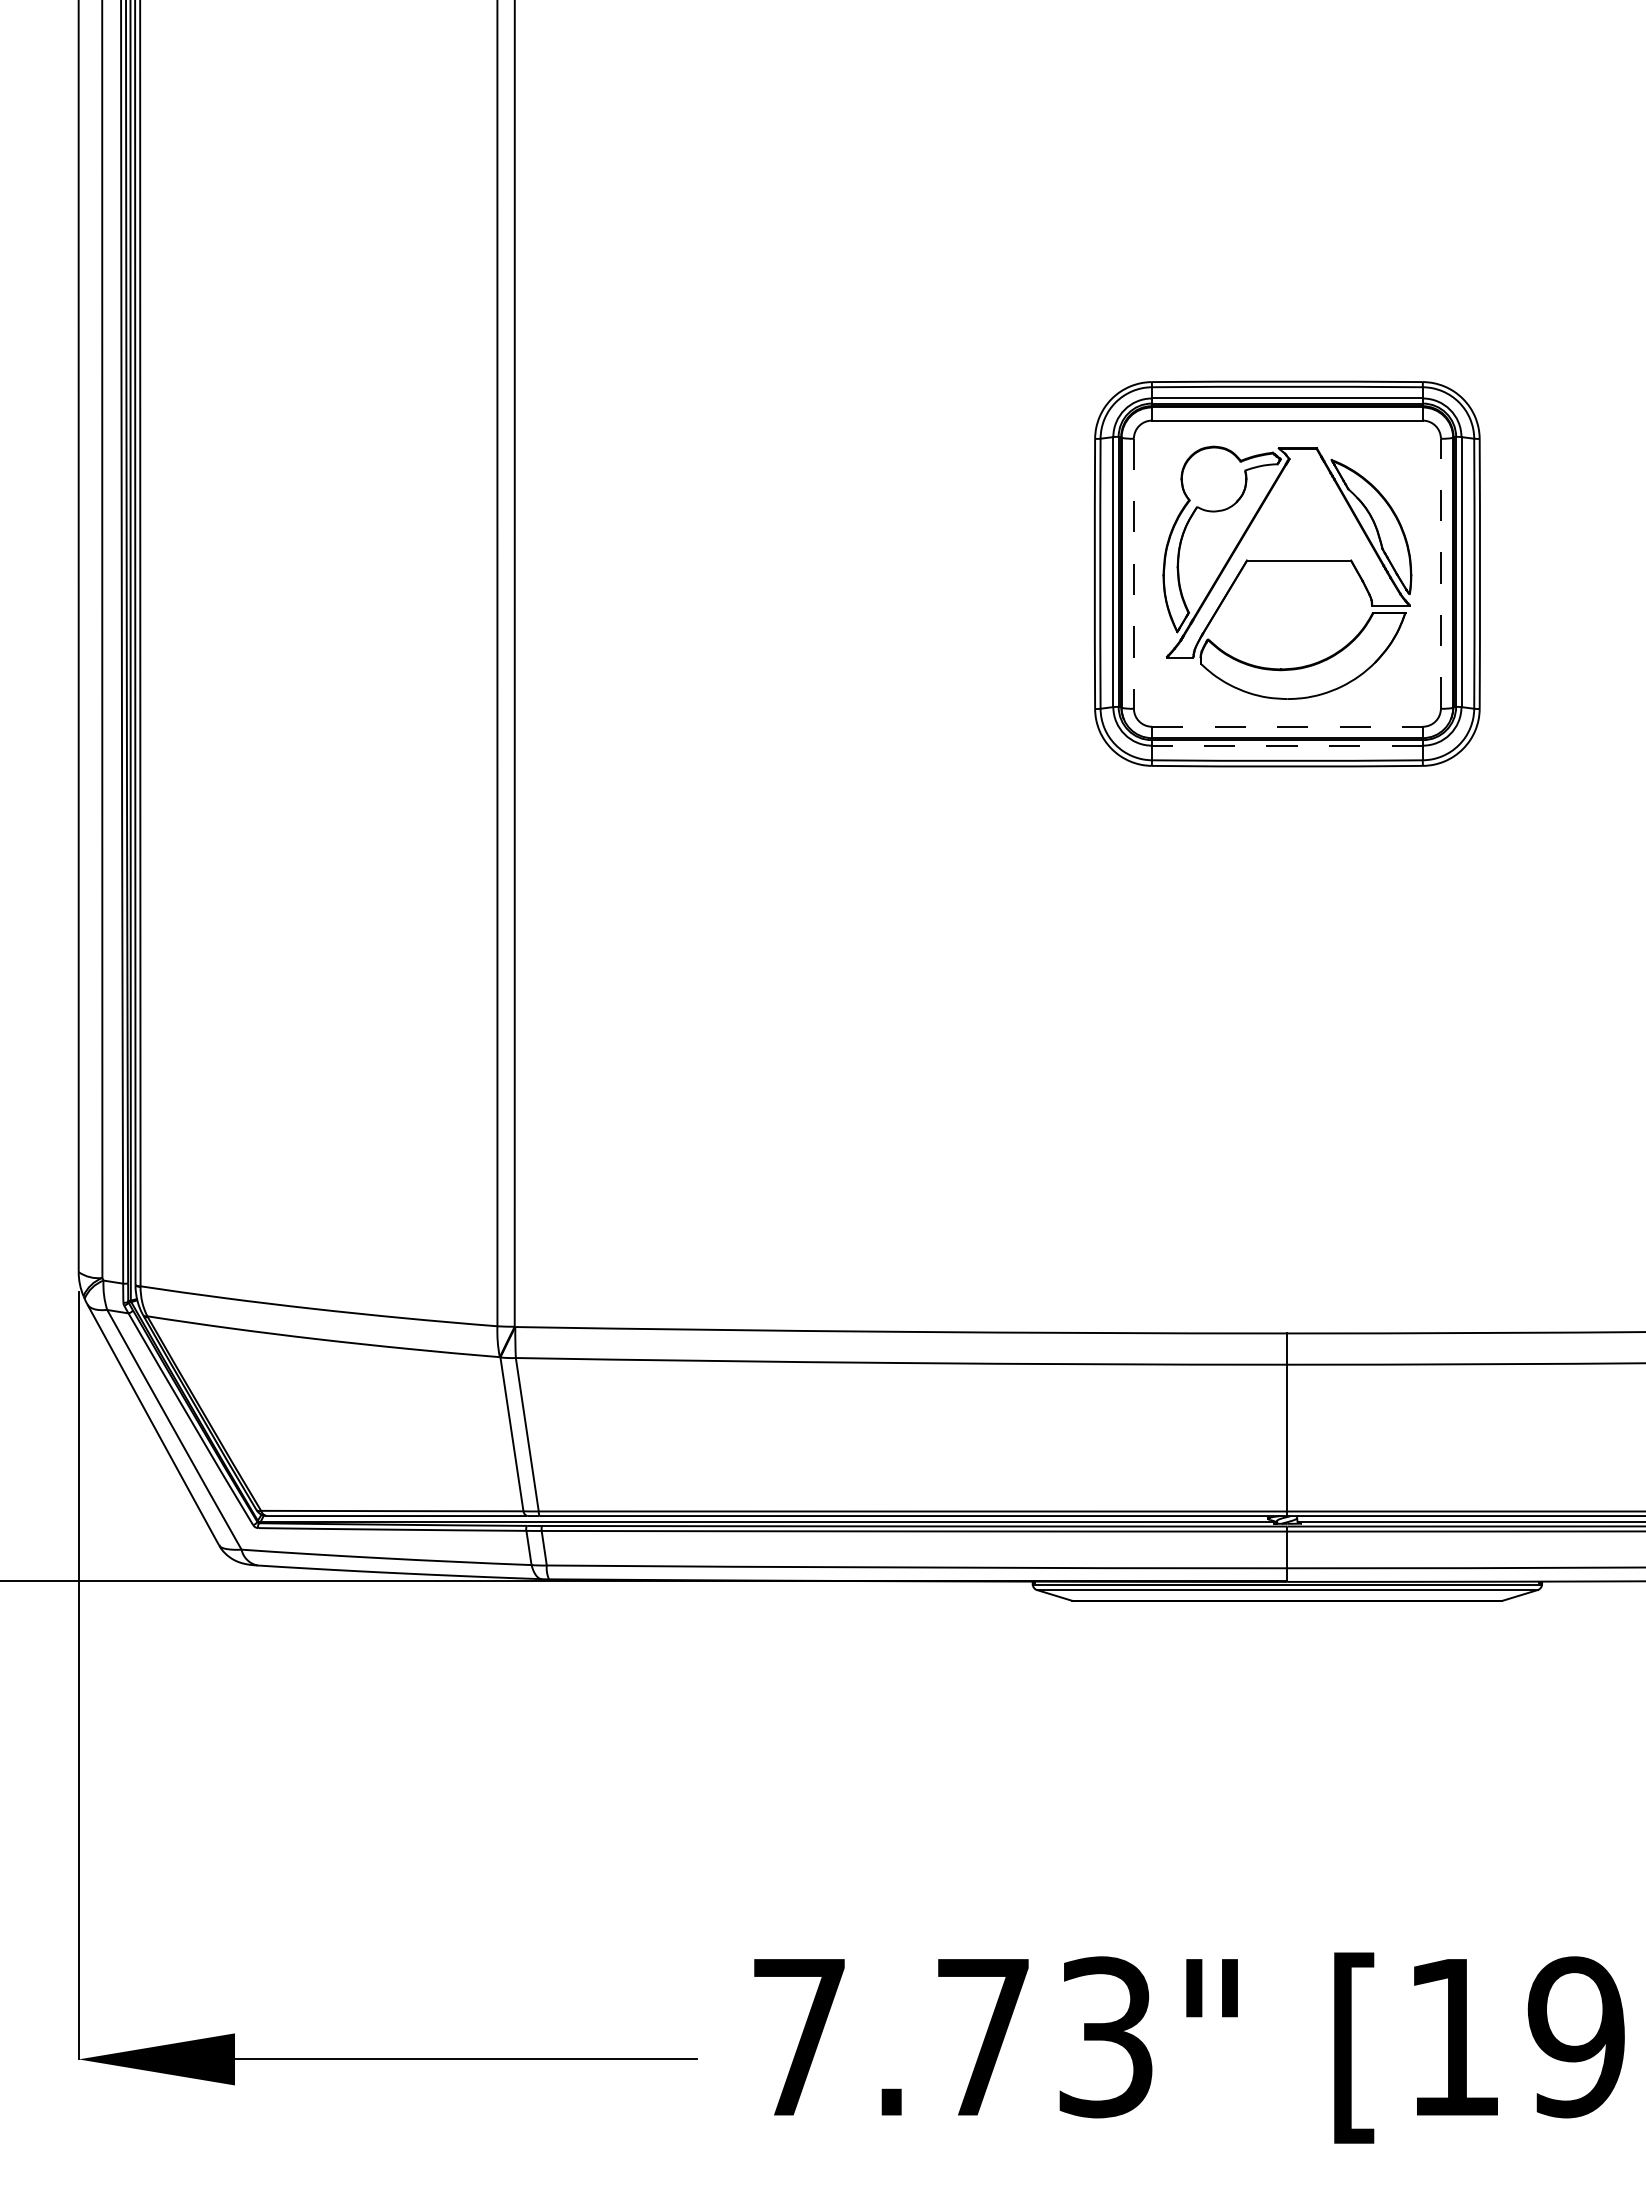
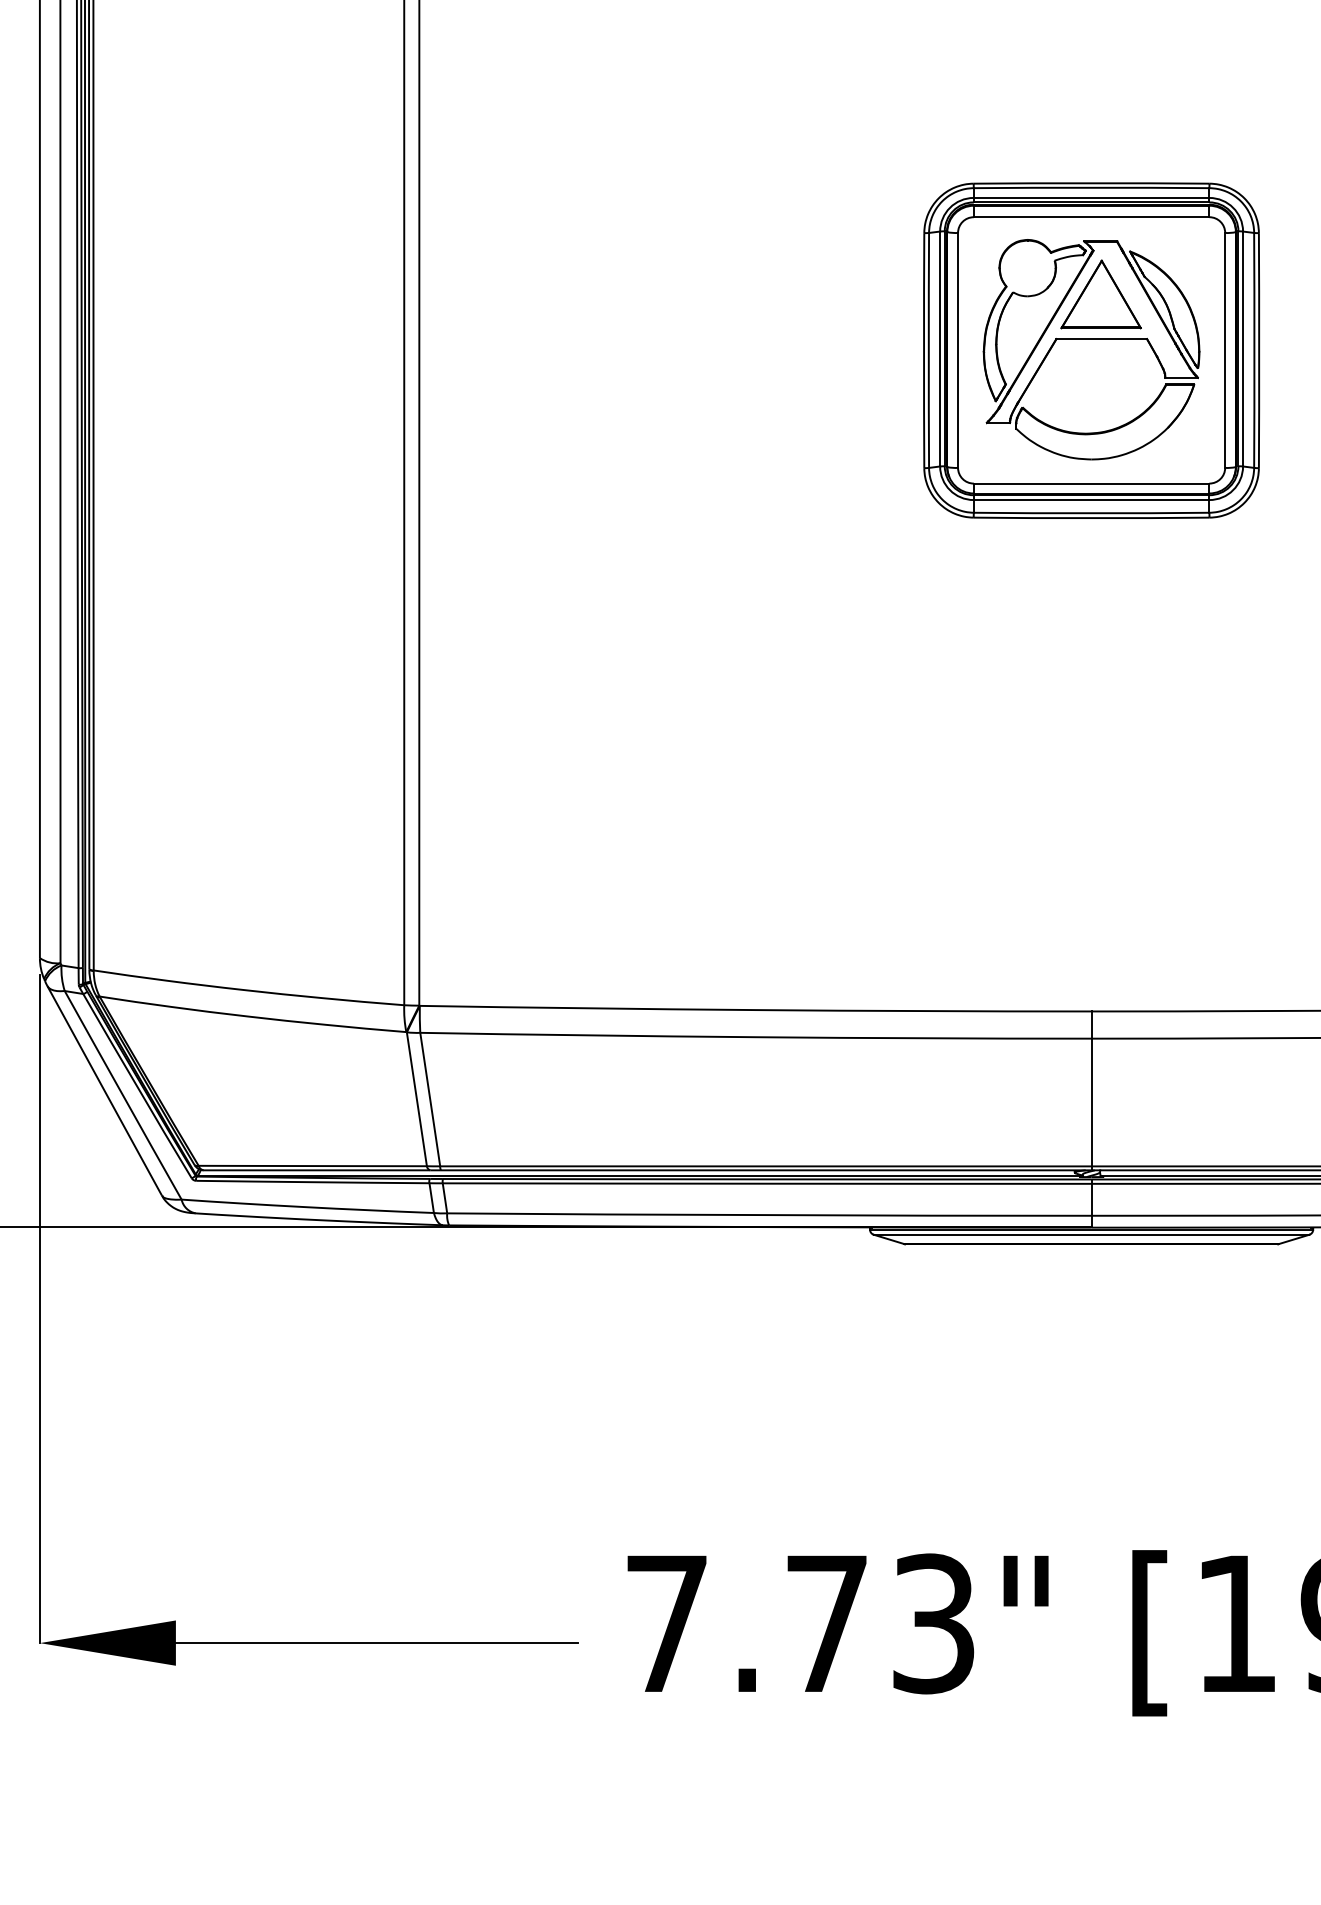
part: (1298, 509) -> (1101, 294), added
line: (1133, 573) -> (957, 350), dashed -> solid
line: (1440, 573) -> (1224, 350), dashed -> solid
line: (1287, 726) -> (1091, 483), dashed -> solid
line: (1286, 745) -> (1090, 499), dashed -> solid

